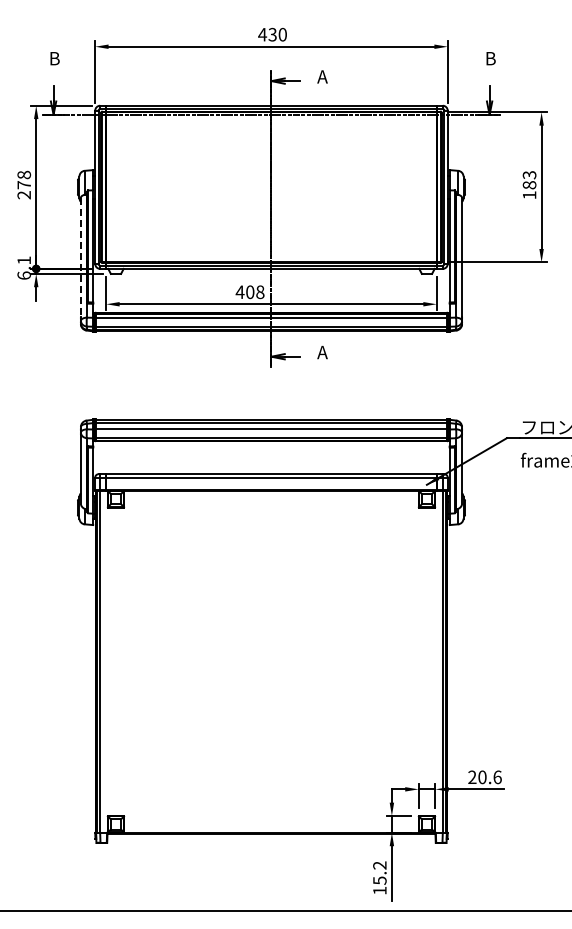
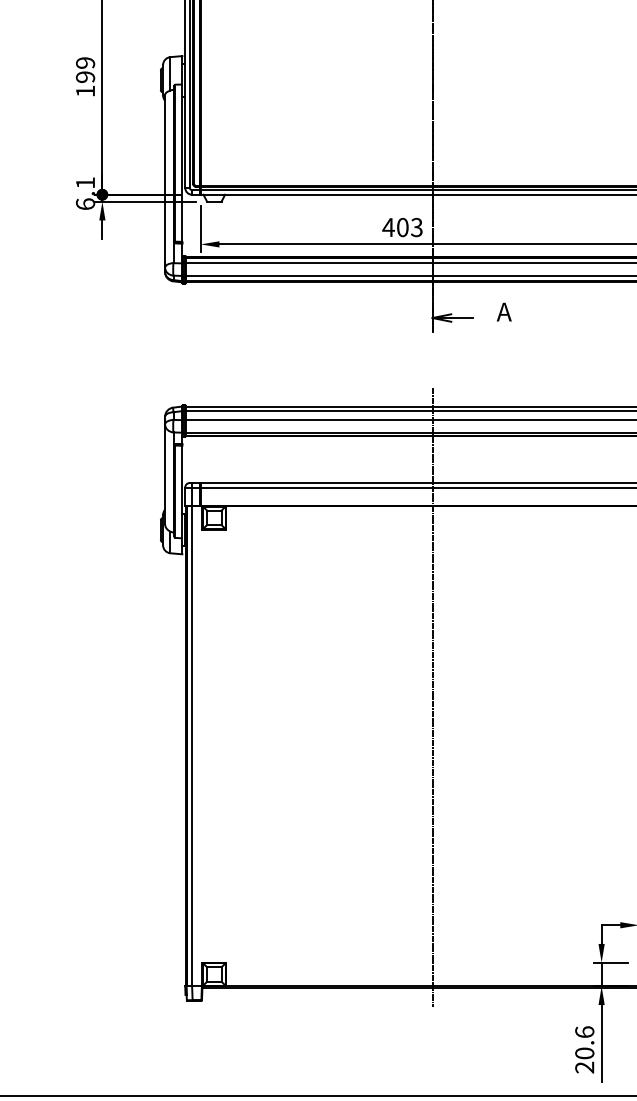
text: (24, 184) -> (85, 76), 278 -> 199
line: (80, 257) -> (164, 178), dashed -> solid
text: (260, 291) -> (417, 226), 408 -> 403
line: (271, 626) -> (432, 696), added
text: (379, 877) -> (584, 1048), 15.2 -> 20.6

